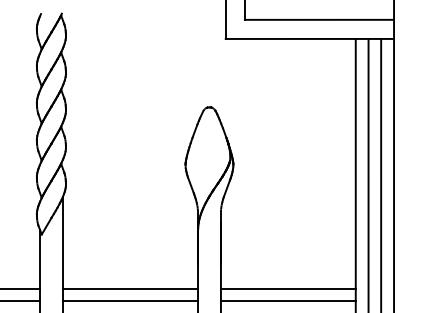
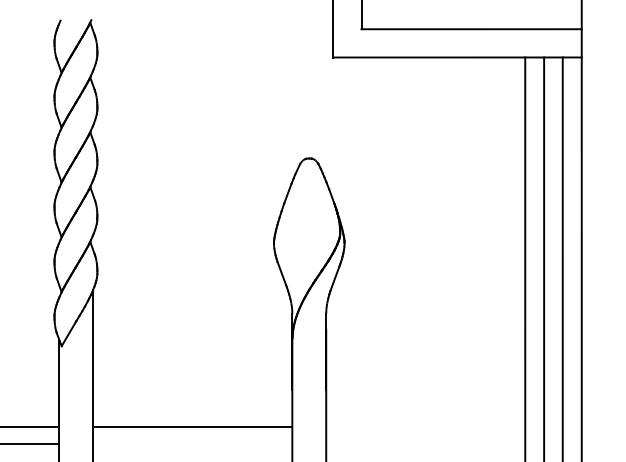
line: (287, 289) -> (424, 427), removed
line: (130, 300) -> (192, 443), removed
line: (287, 300) -> (424, 443), removed

